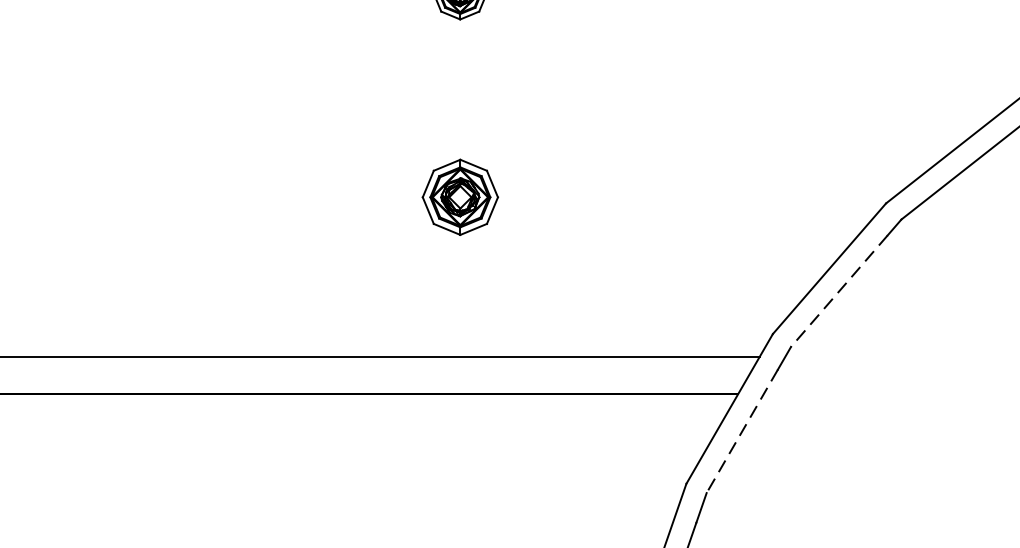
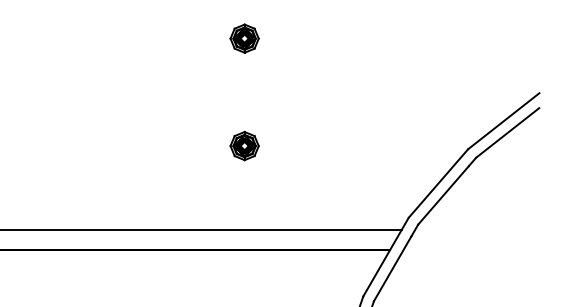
part: (459, 196) -> (244, 145), size x0.71
line: (839, 291) -> (443, 195), dashed -> solid
line: (741, 432) -> (392, 269), dashed -> solid

